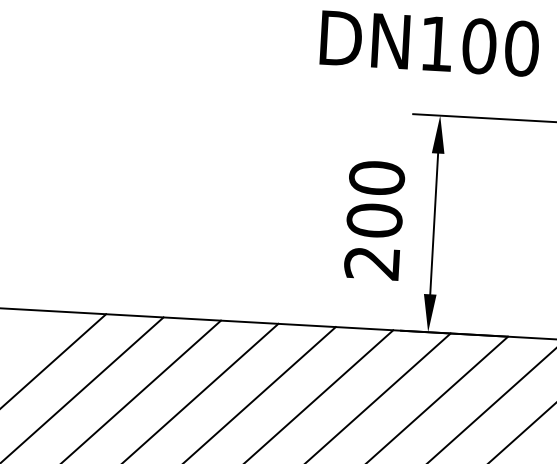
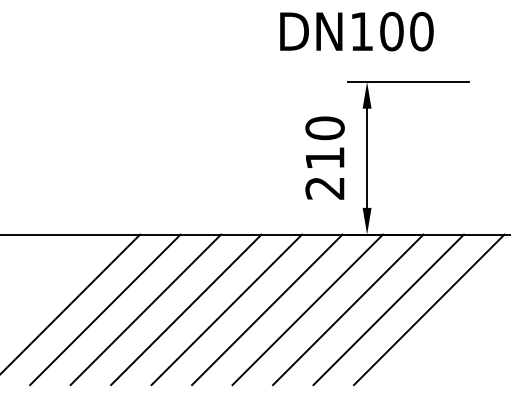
text: (373, 220) -> (324, 158), 200 -> 210

